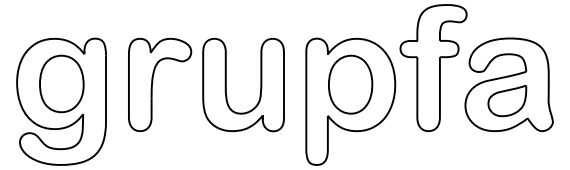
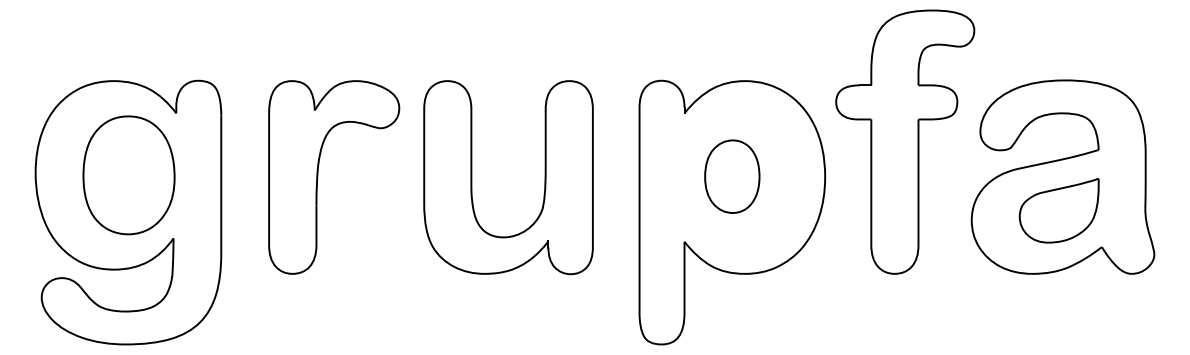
part: (350, 84) -> (731, 176), size x0.6

